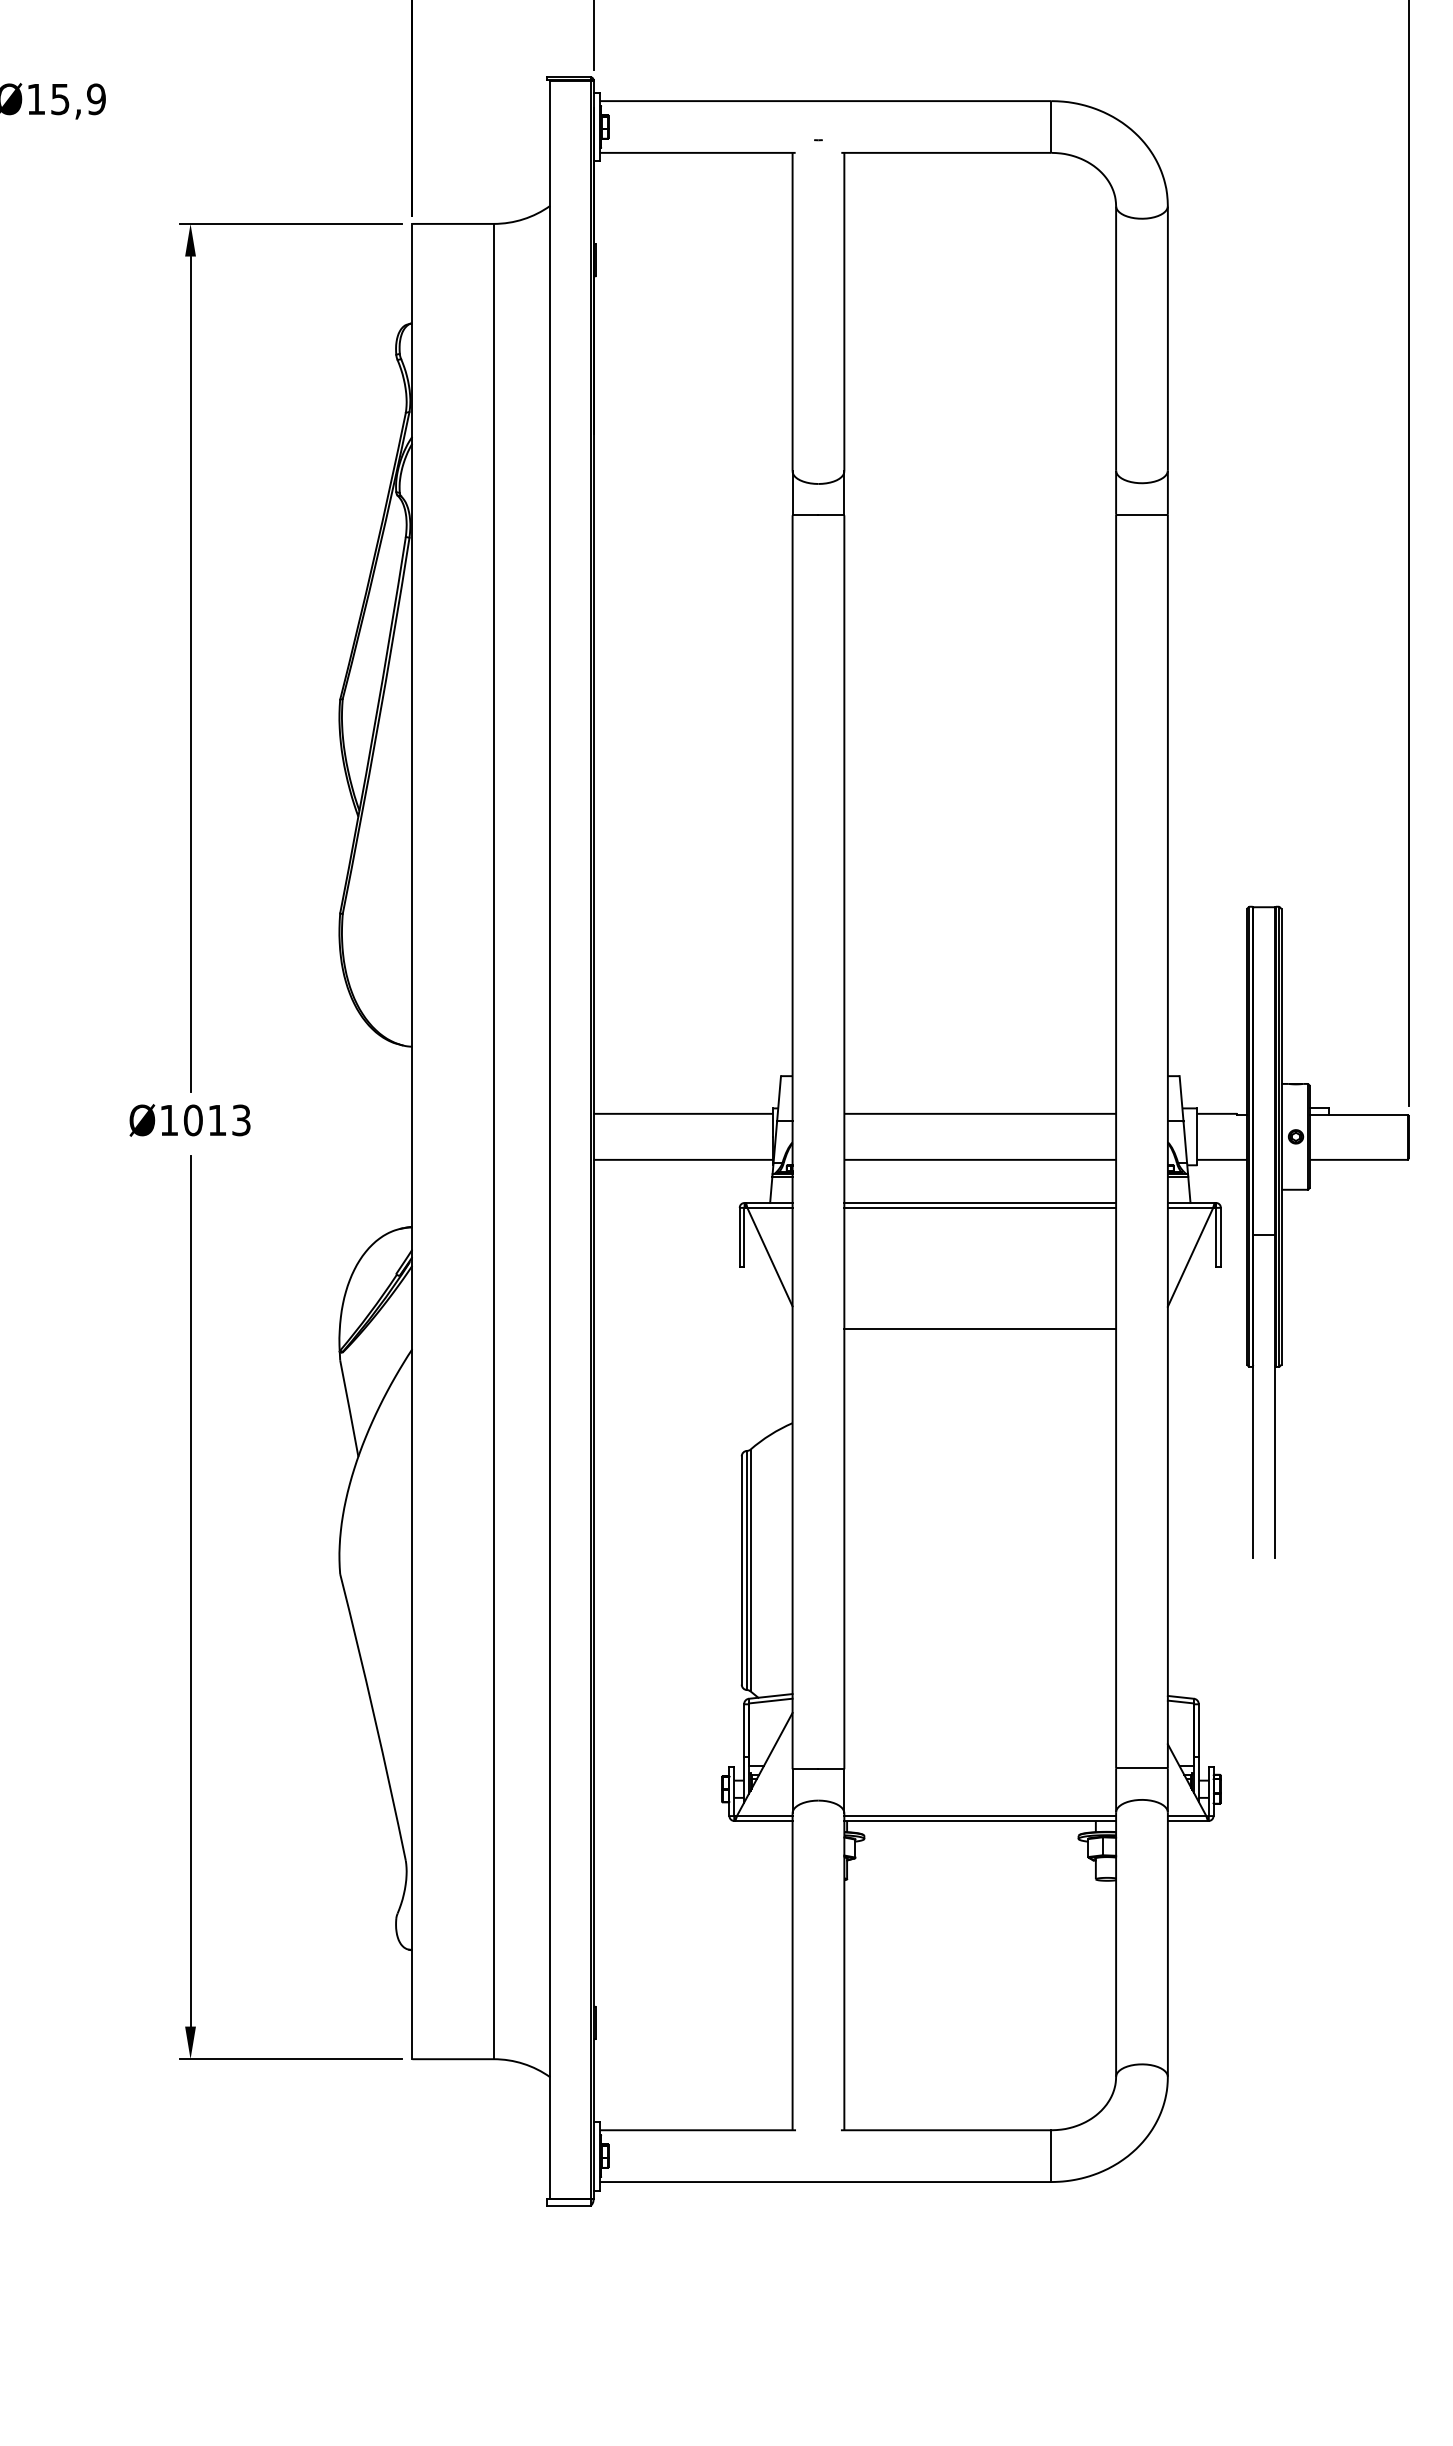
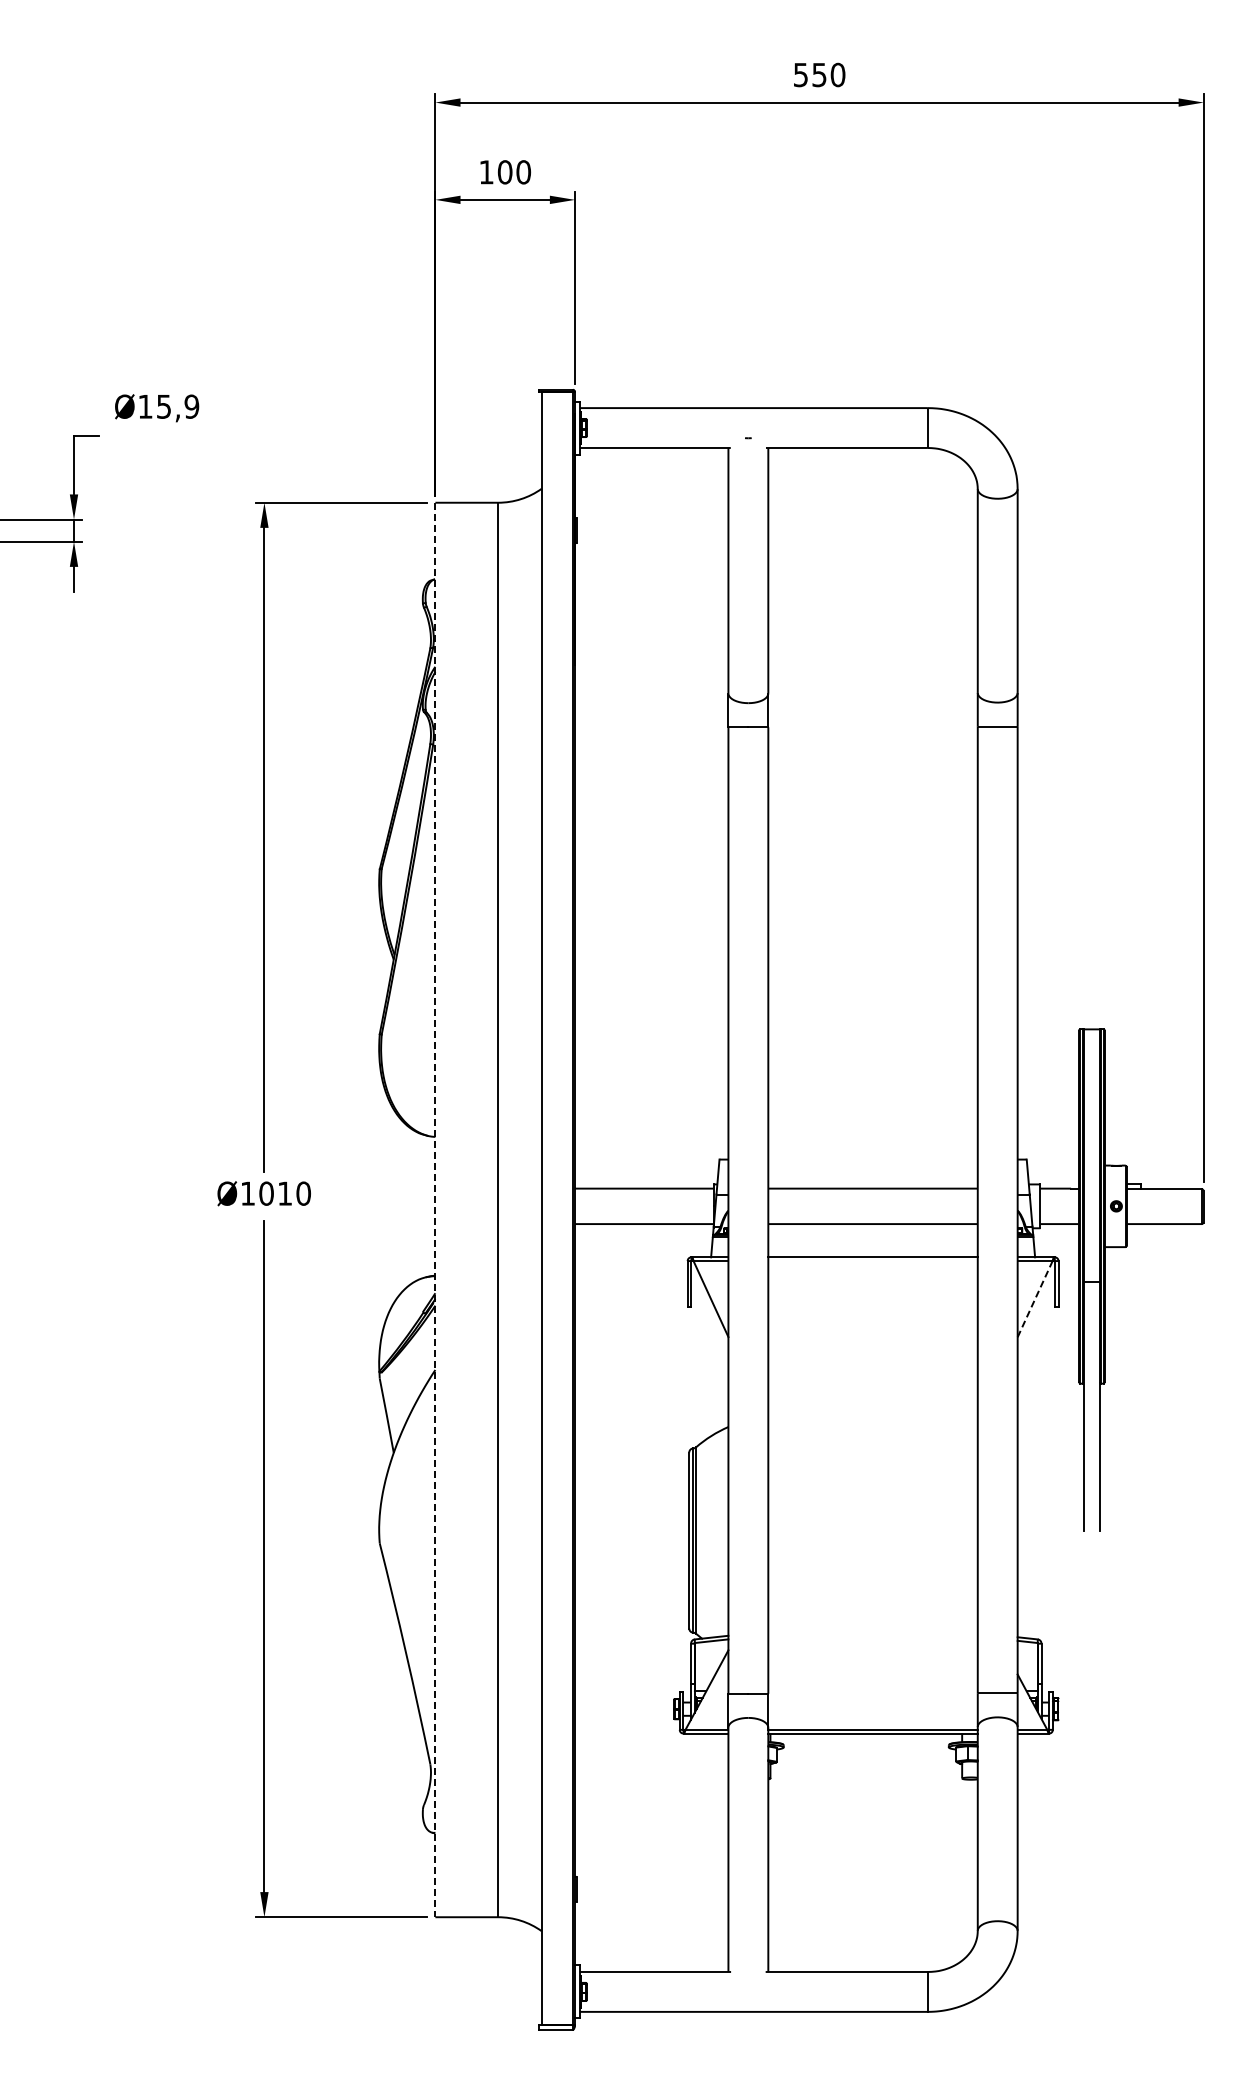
text: (241, 1120) -> (303, 1193), Ø1013 -> Ø1010
line: (412, 1142) -> (435, 1210), solid -> dashed
line: (979, 1208) -> (872, 1261), removed
line: (1191, 1257) -> (1035, 1299), solid -> dashed
line: (979, 1329) -> (872, 1354), removed

